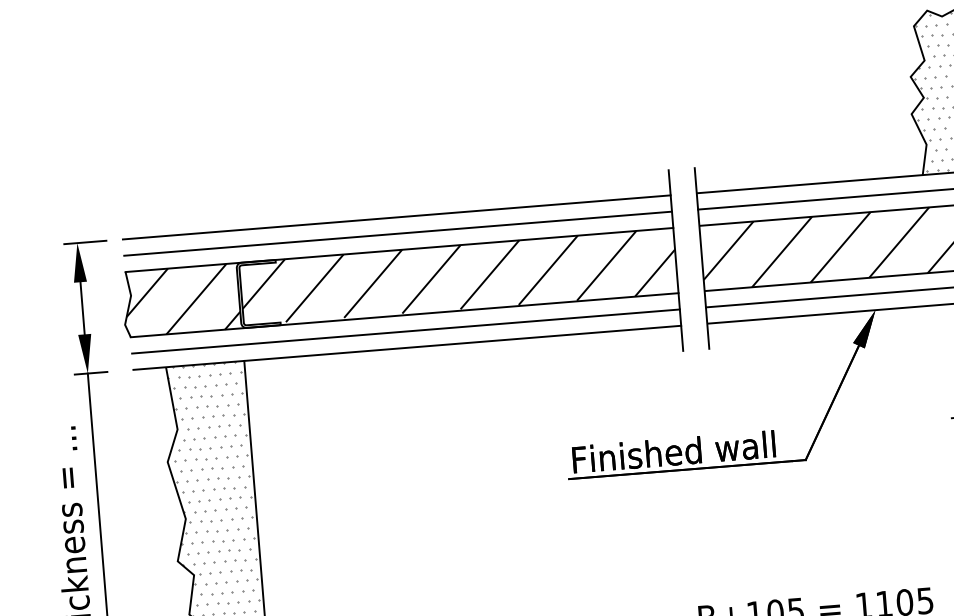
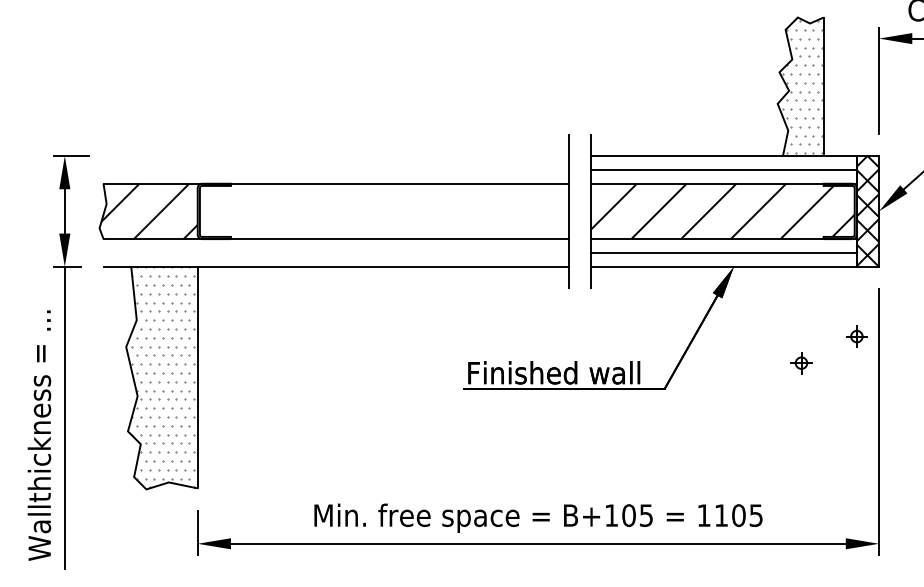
line: (396, 218) -> (335, 156), removed
line: (397, 233) -> (335, 169), removed
hatch: (457, 277) -> (383, 210), removed
line: (405, 331) -> (335, 252), removed

